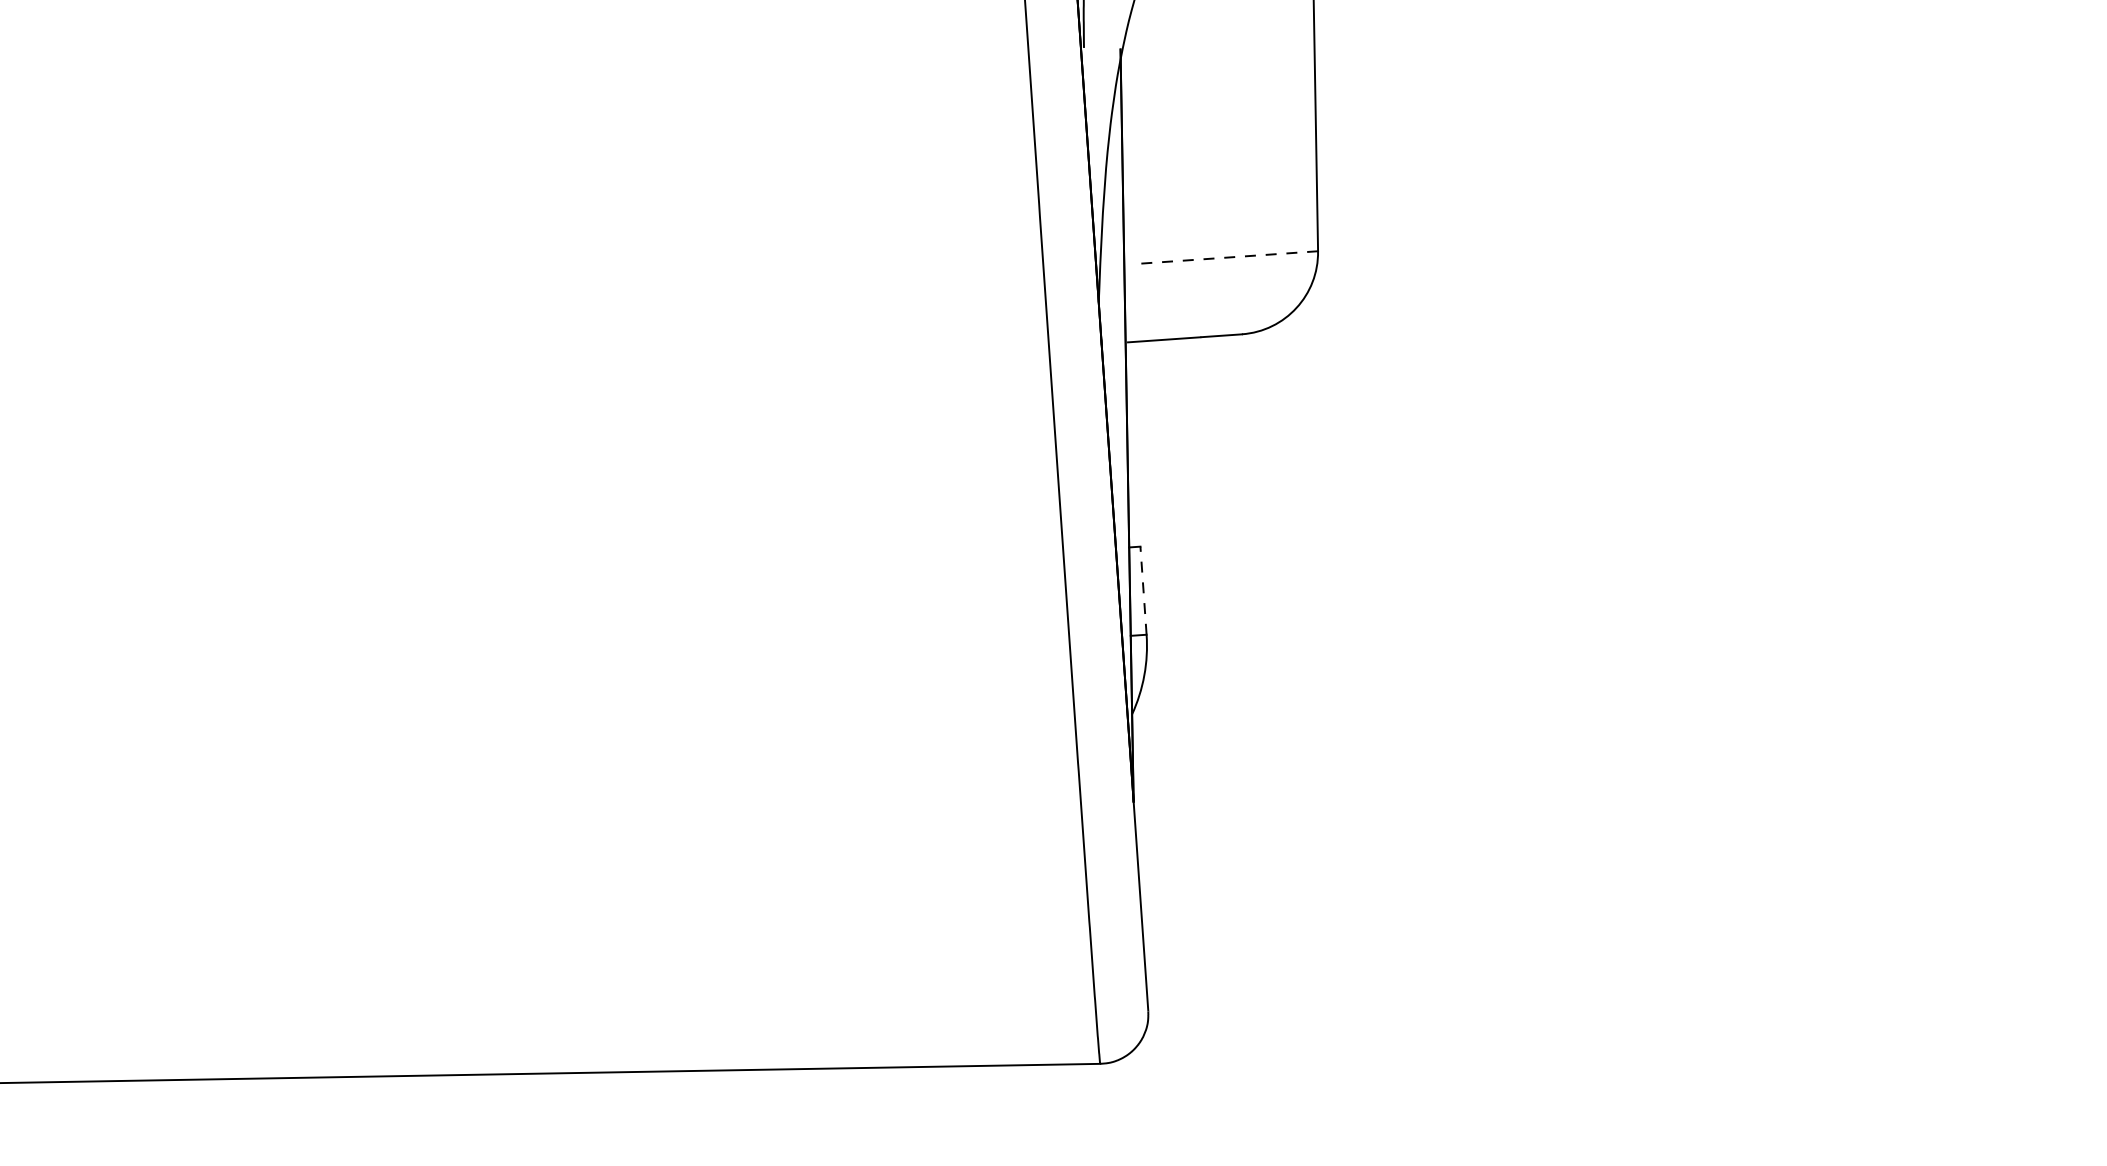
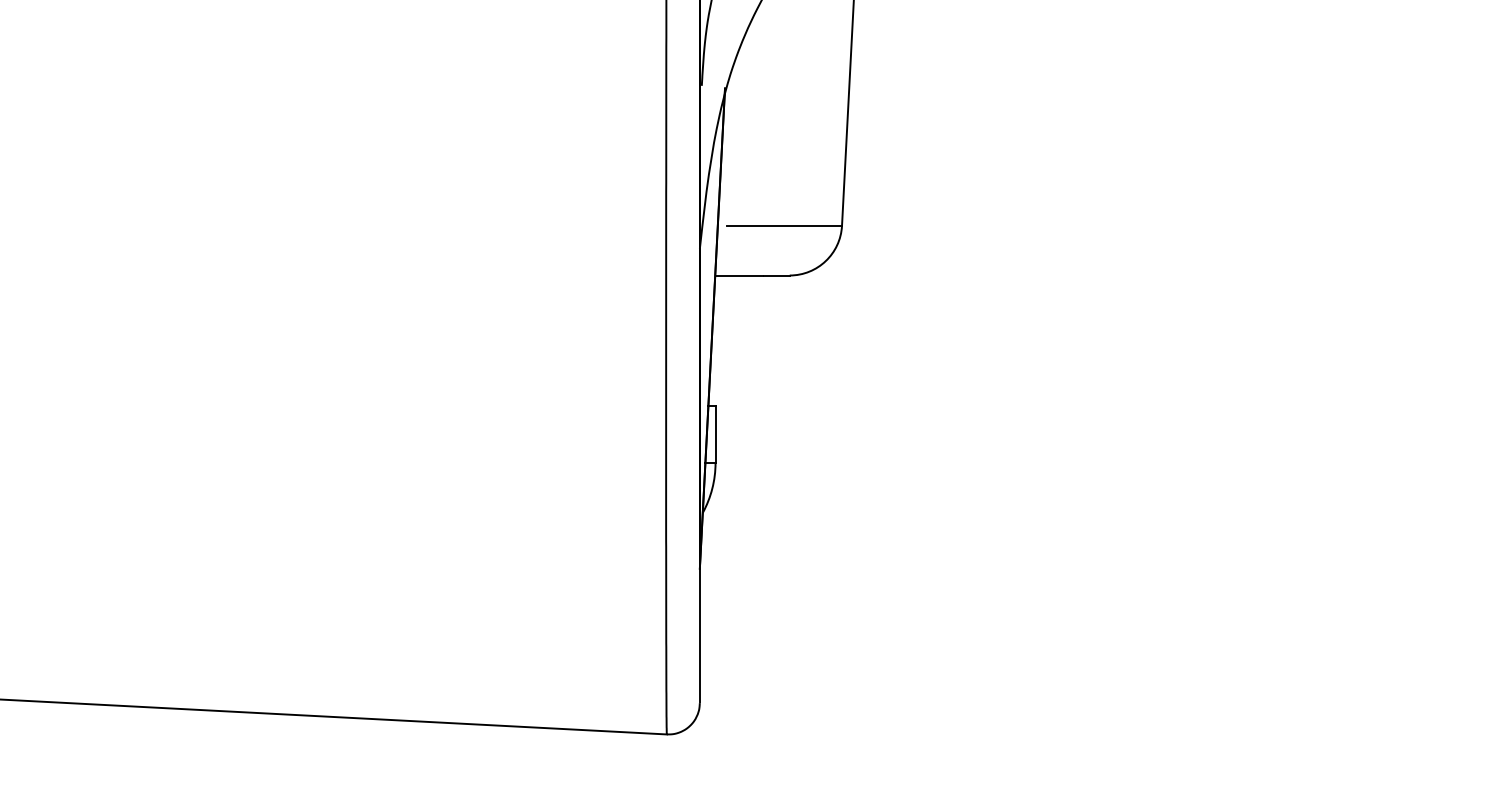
line: (1228, 256) -> (784, 225), dashed -> solid
line: (1143, 590) -> (715, 434), dashed -> solid

